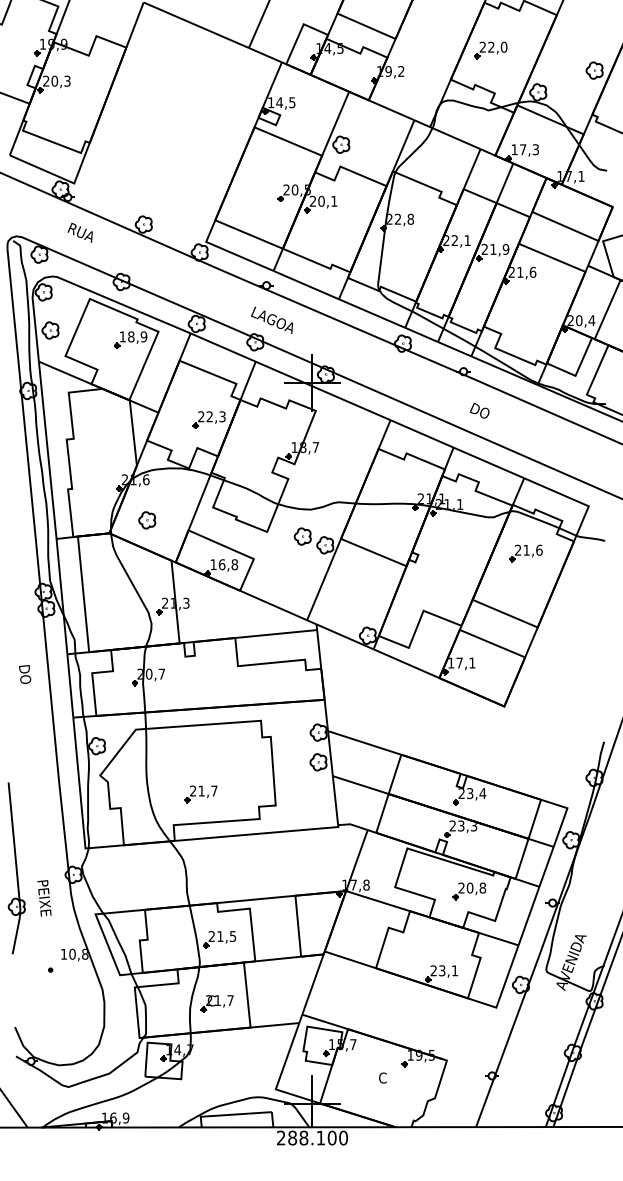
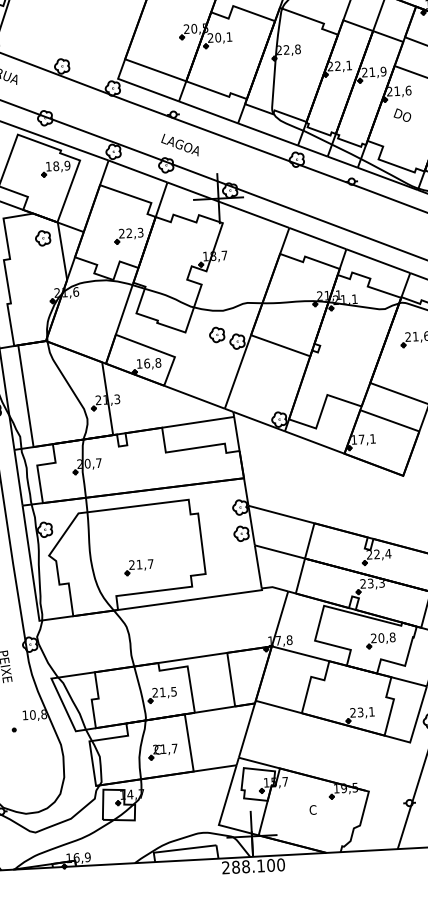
text: (479, 410) -> (402, 115), moved
part: (147, 520) -> (43, 238), moved
text: (470, 793) -> (377, 554), 23,4 -> 22,4

